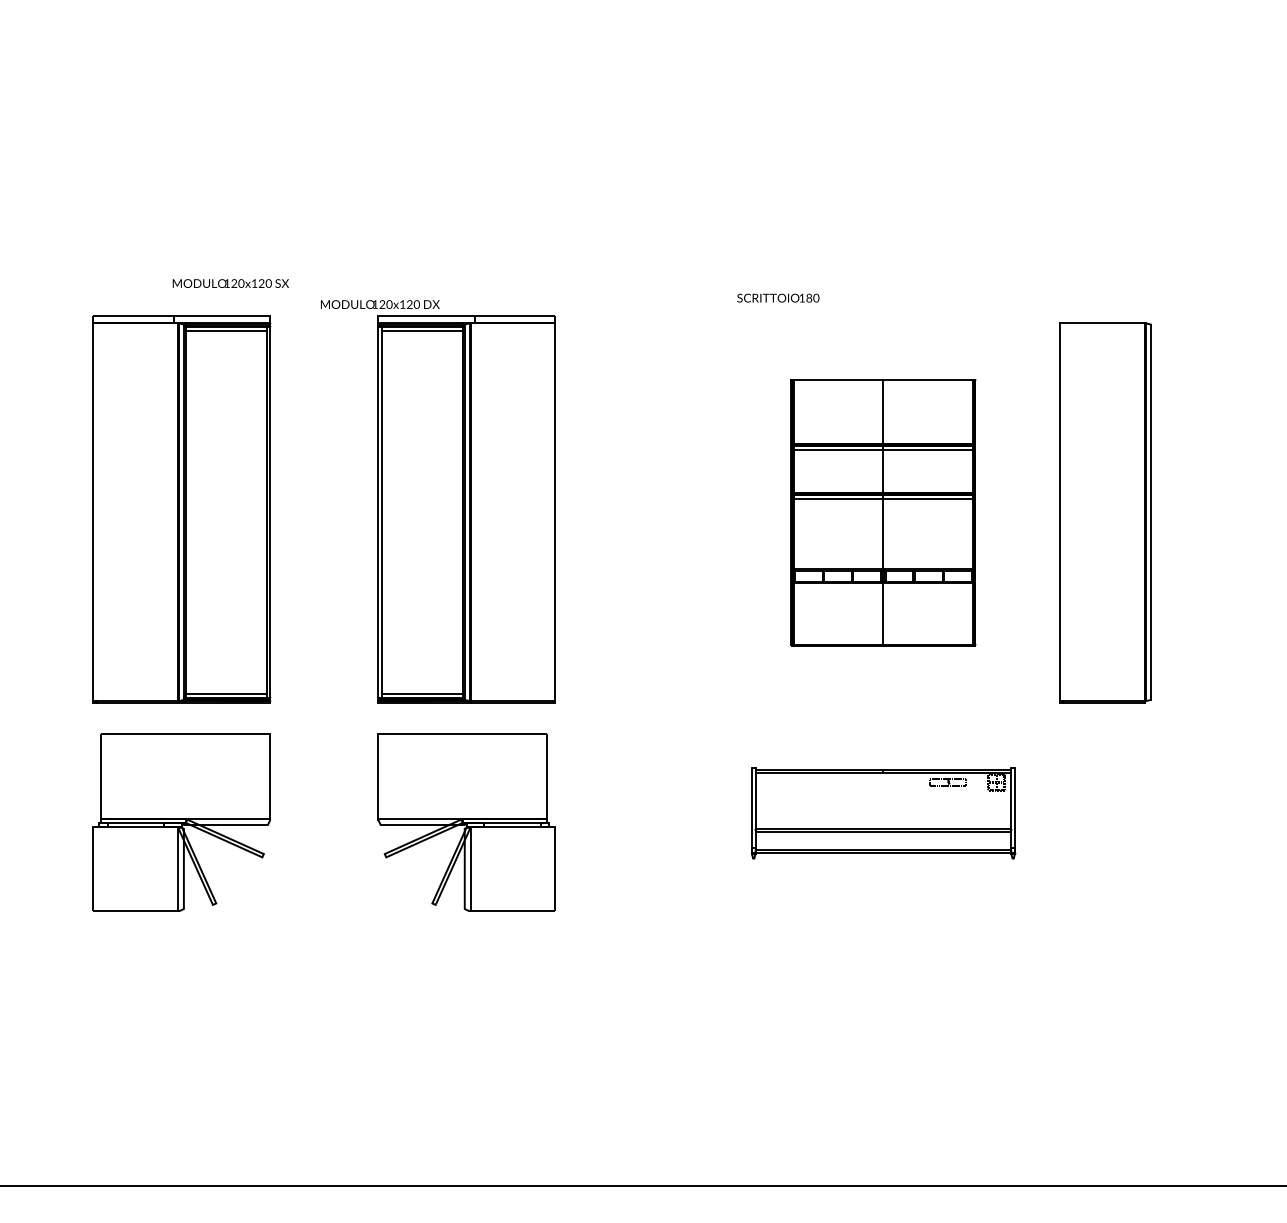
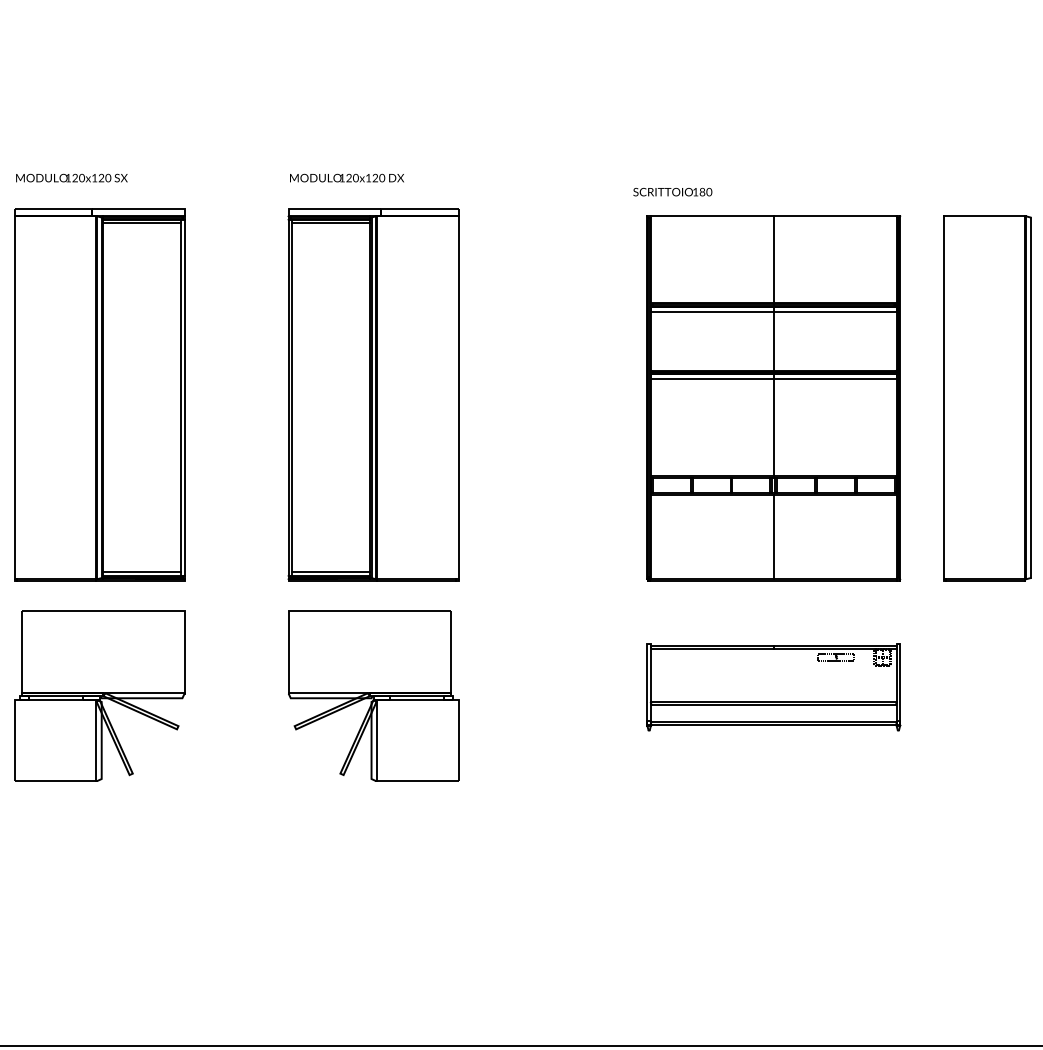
text: (230, 283) -> (71, 178), moved
text: (380, 304) -> (347, 178), moved
part: (882, 512) -> (772, 398), size x1.43

